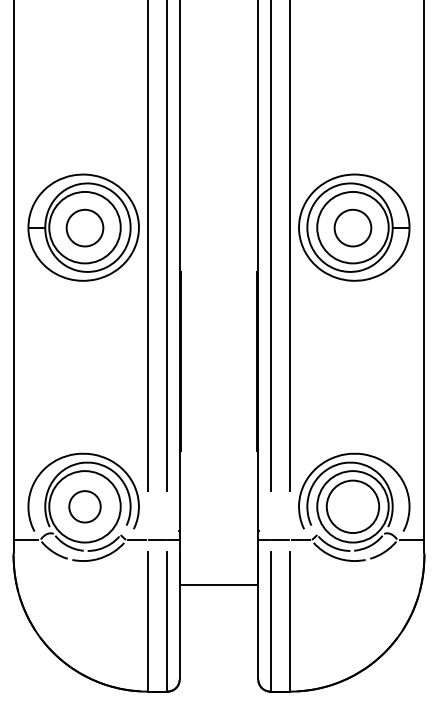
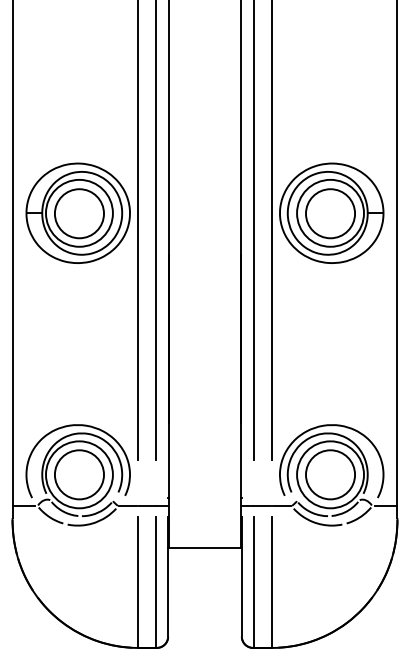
circle: (85, 227) -> (79, 213), size x1.43
circle: (352, 227) -> (330, 213), size x1.43
circle: (85, 506) -> (79, 474), size x1.67

